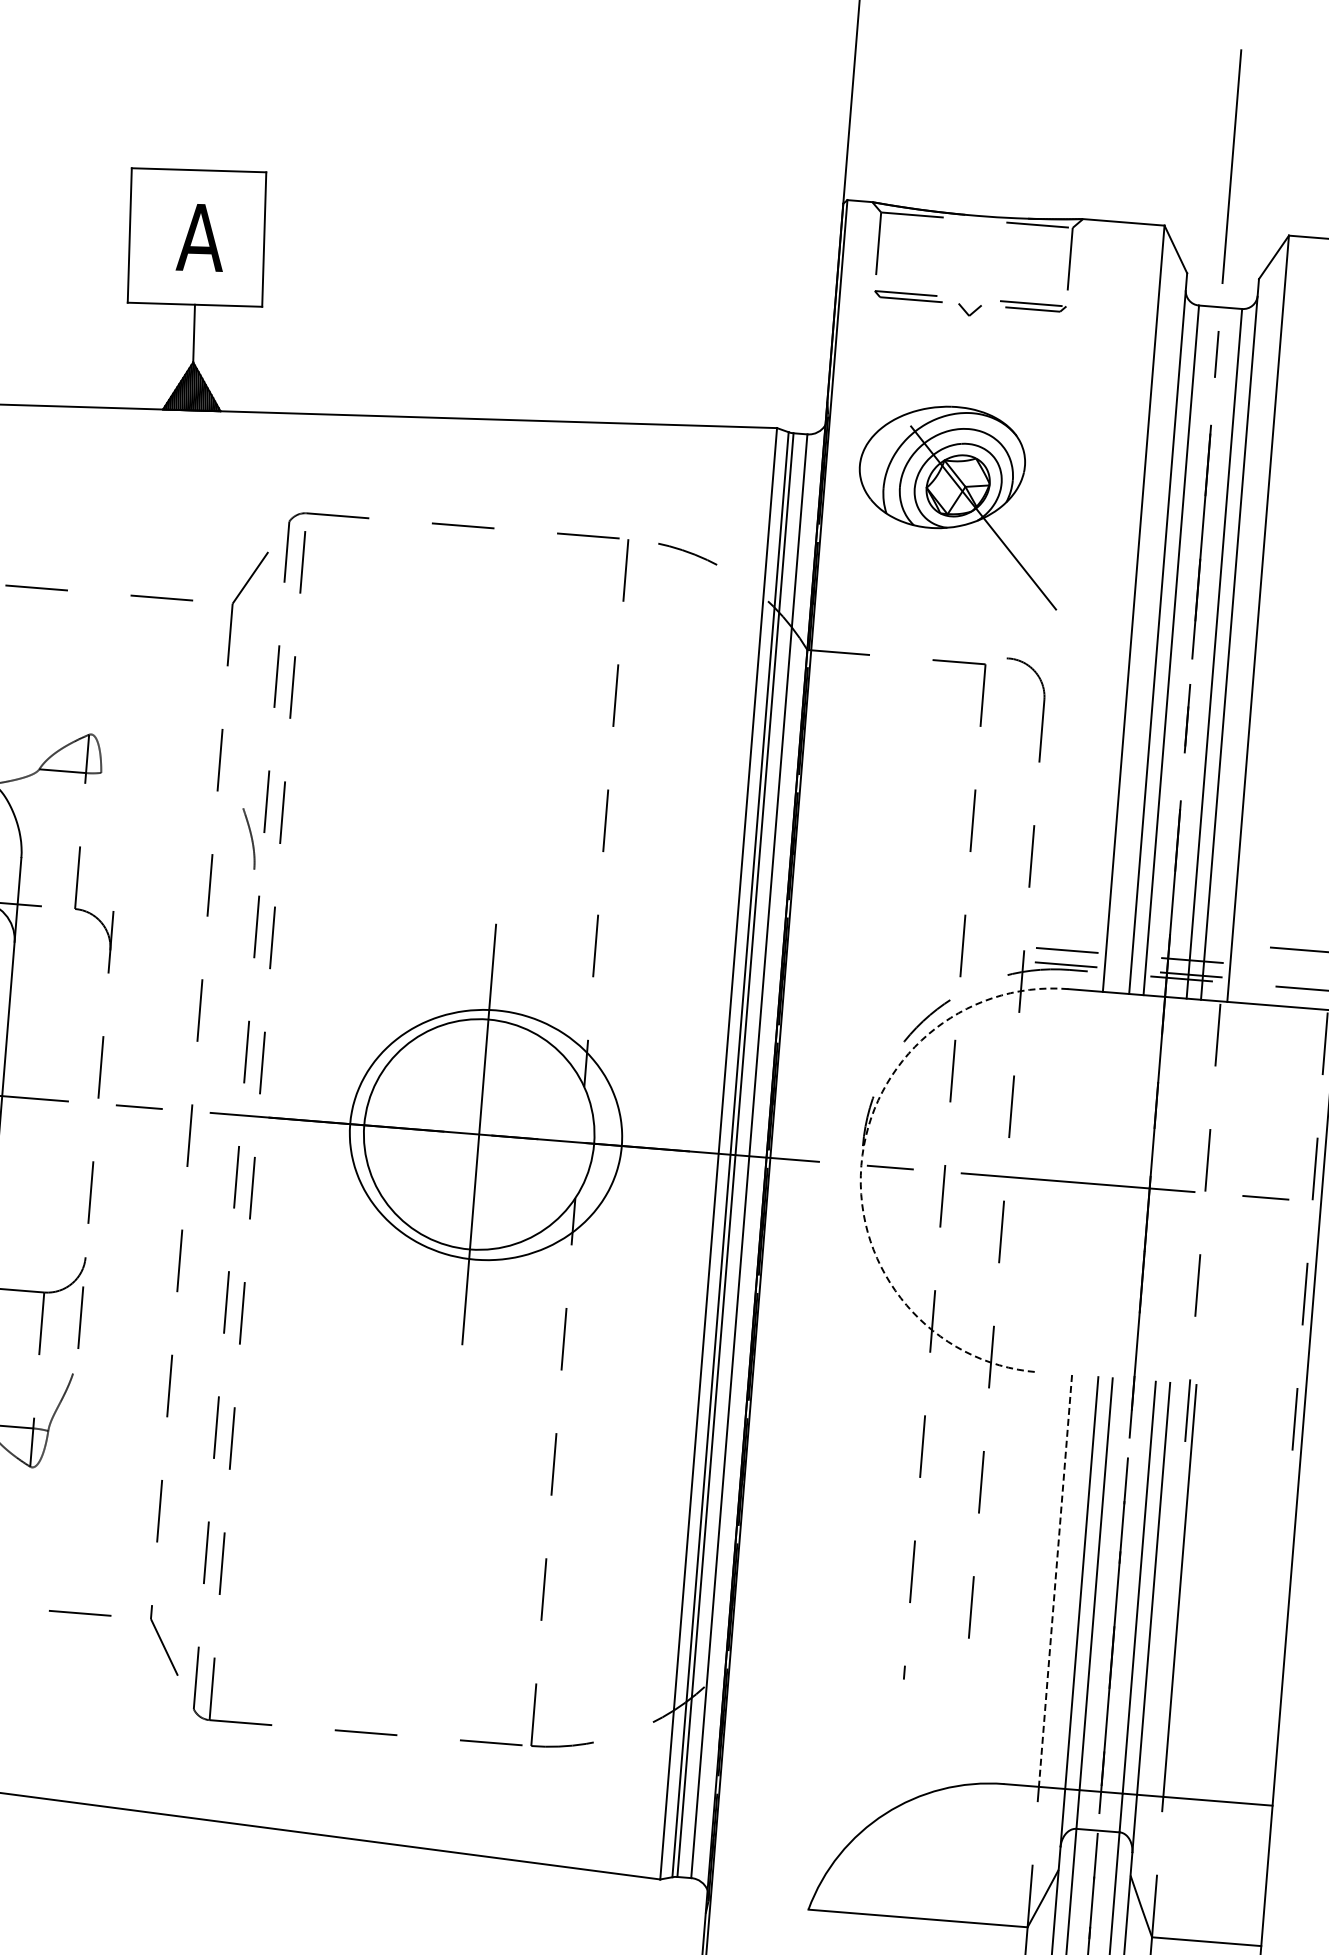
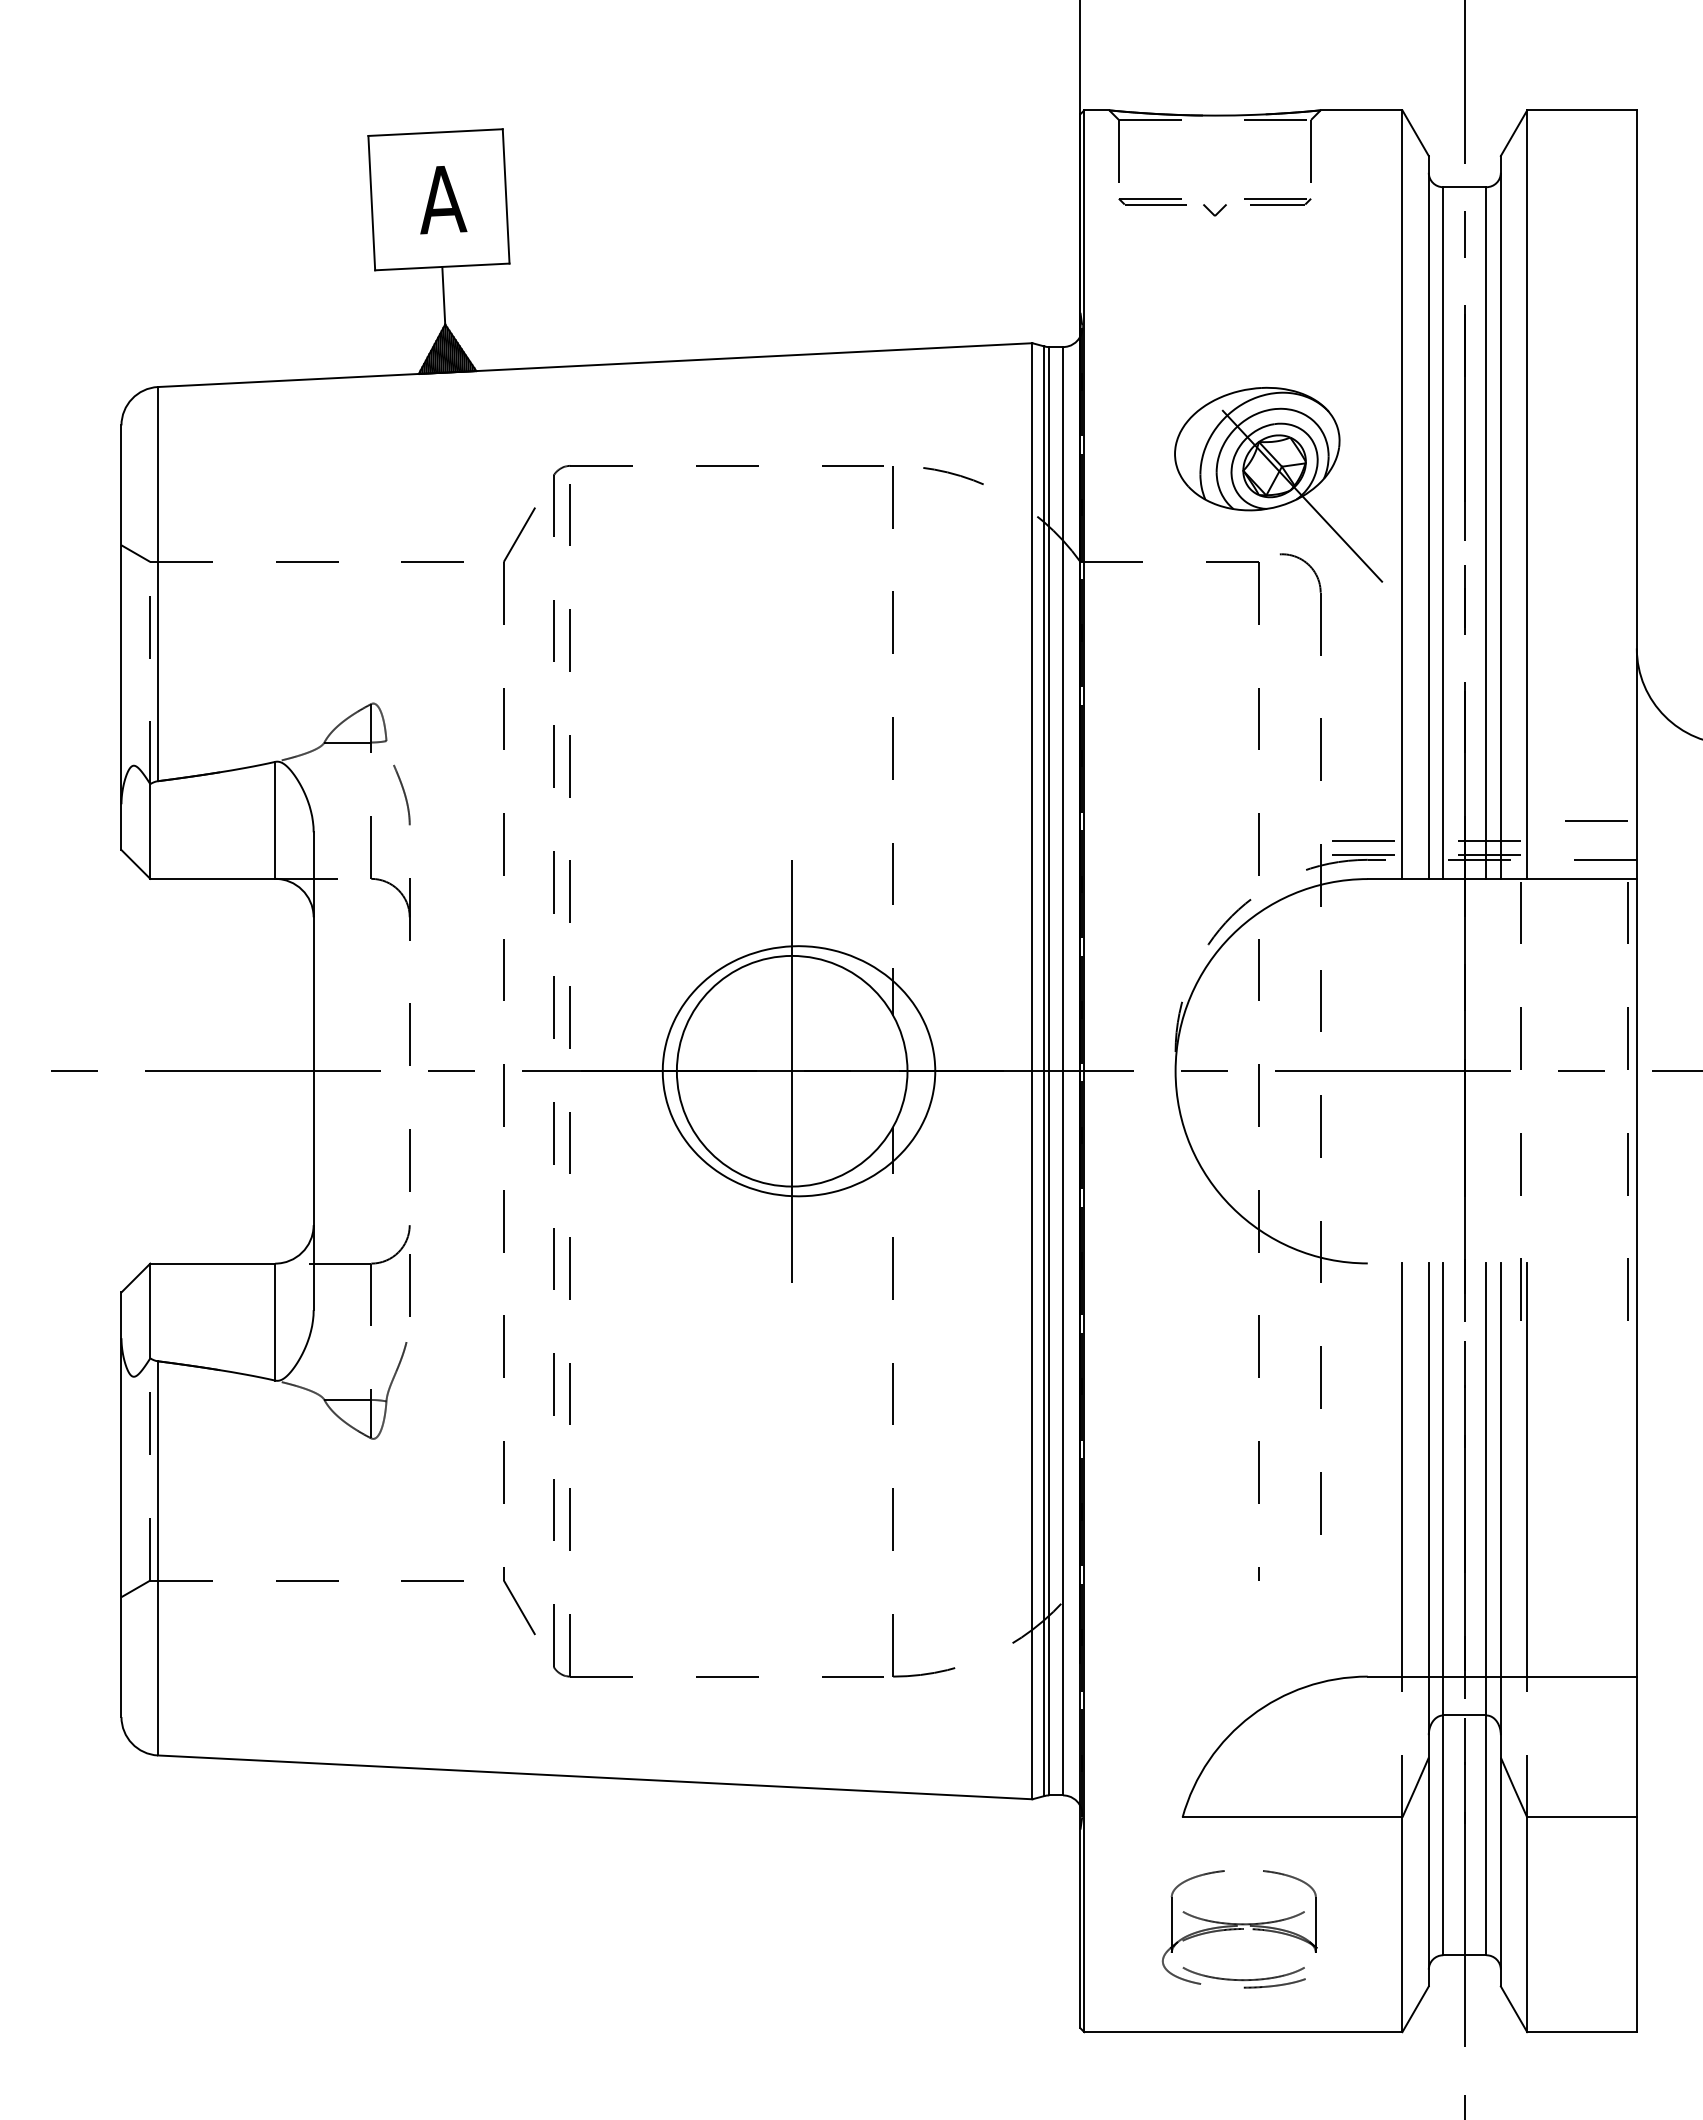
part: (960, 504) -> (1278, 484), moved
curve: (250, 837) -> (403, 793), moved
arc: (861, 1165) -> (1175, 1071), dashed -> solid
line: (1055, 1581) -> (1402, 1470), dashed -> solid

